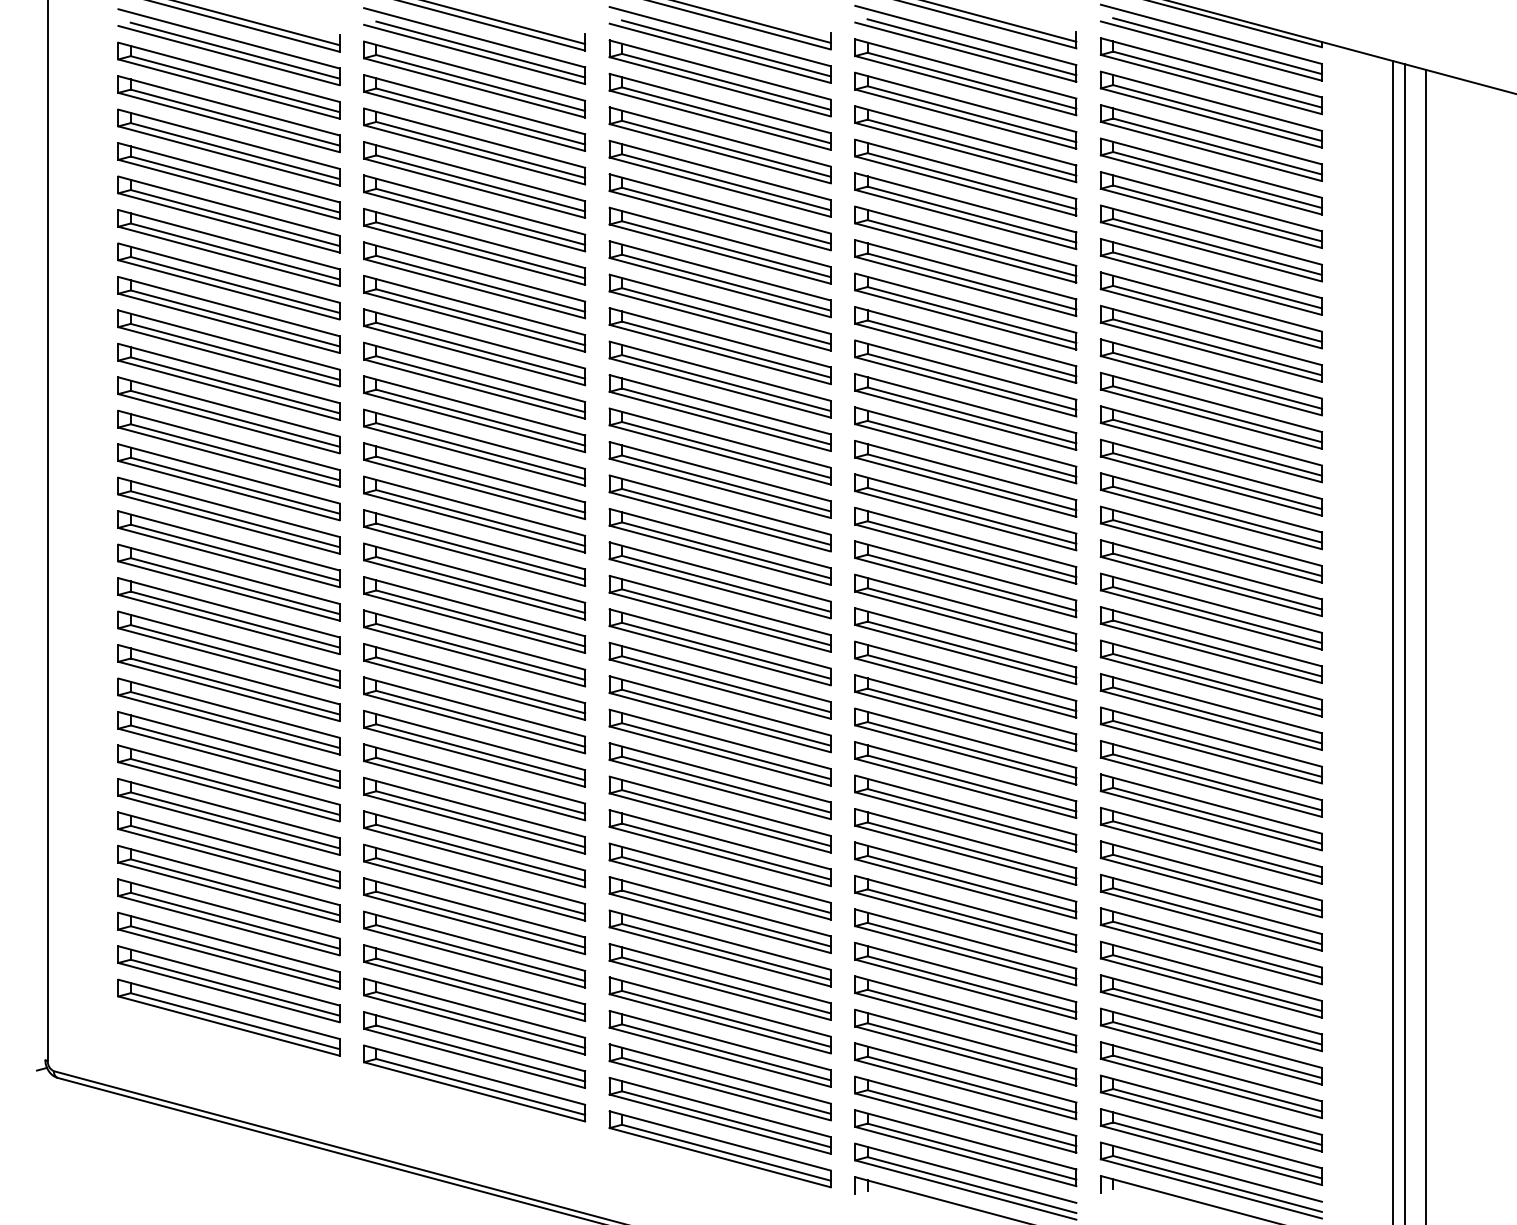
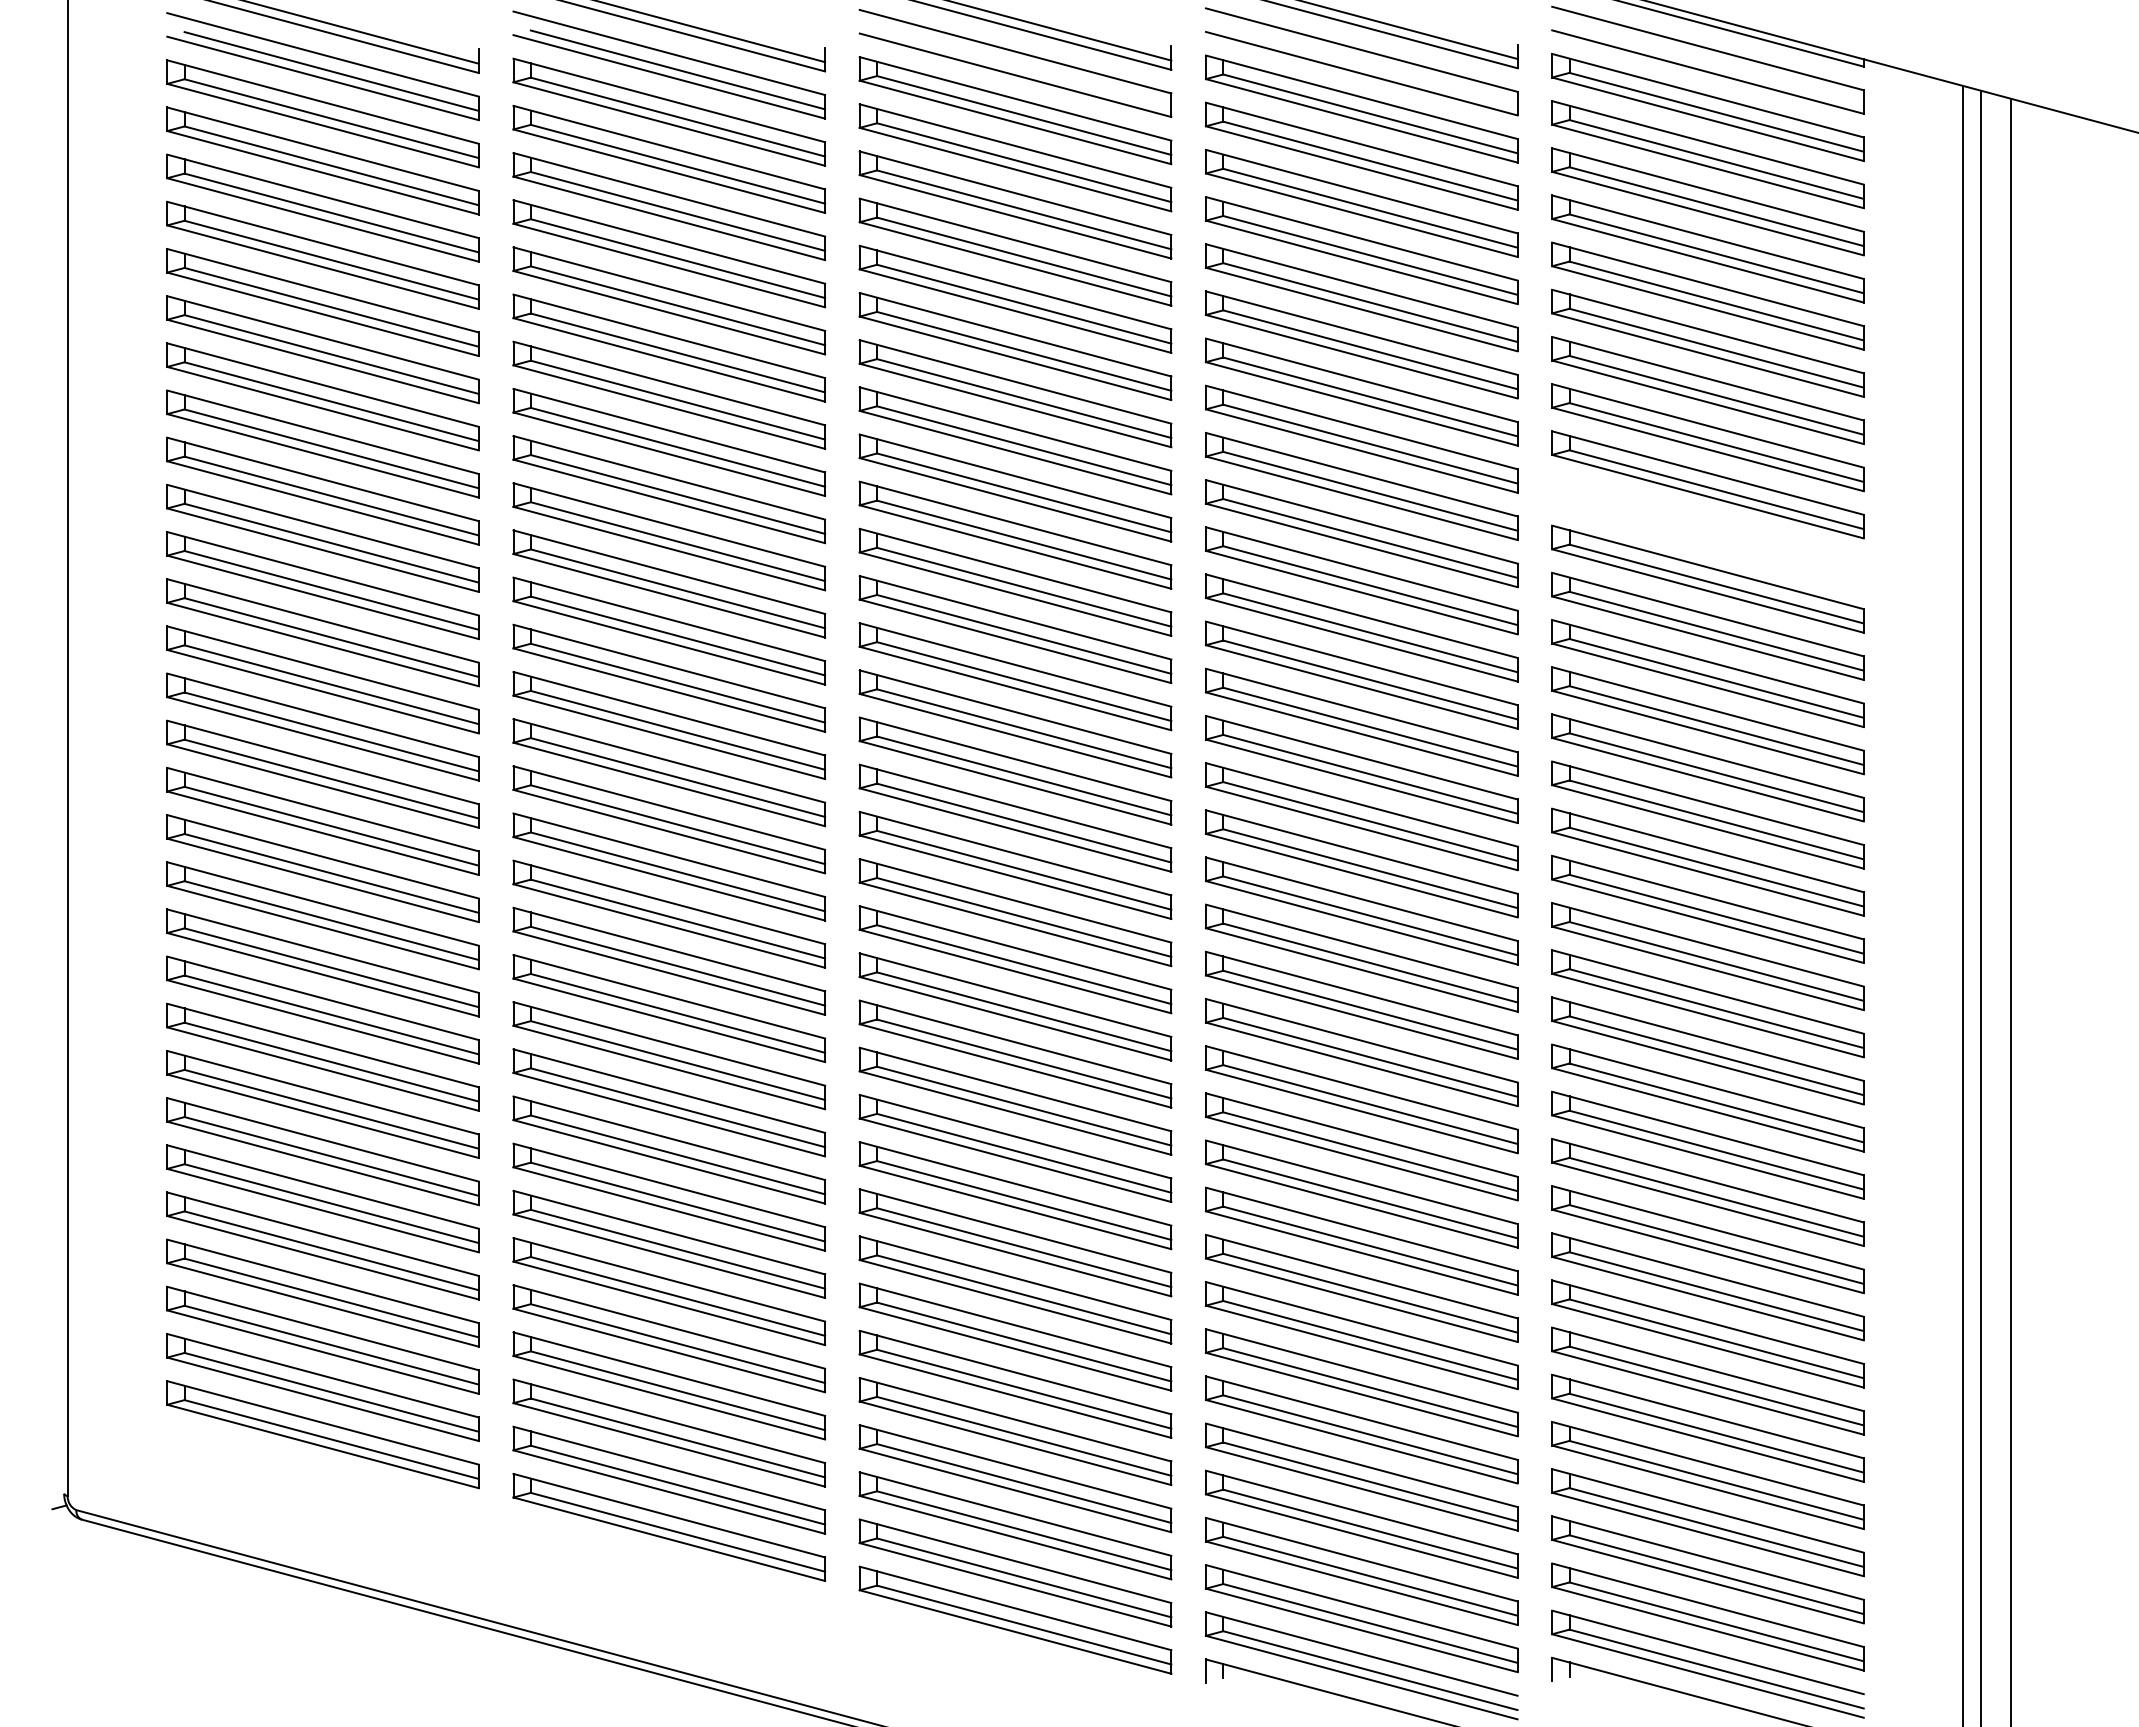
line: (1217, 45) -> (1716, 64), removed
line: (726, 47) -> (1024, 67), removed
line: (972, 47) -> (1370, 66), removed
part: (1211, 376) -> (1707, 531), removed

